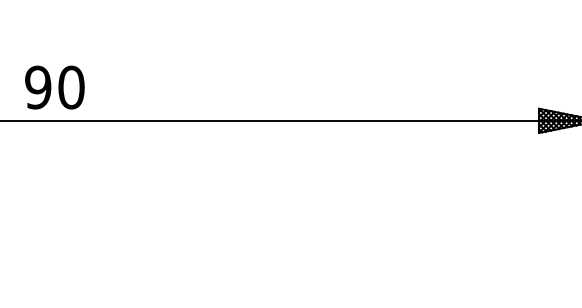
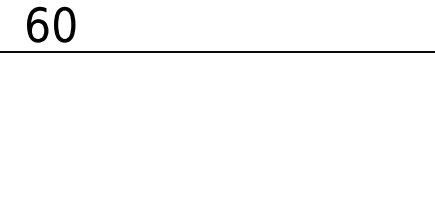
text: (38, 87) -> (37, 24), 90 -> 60

